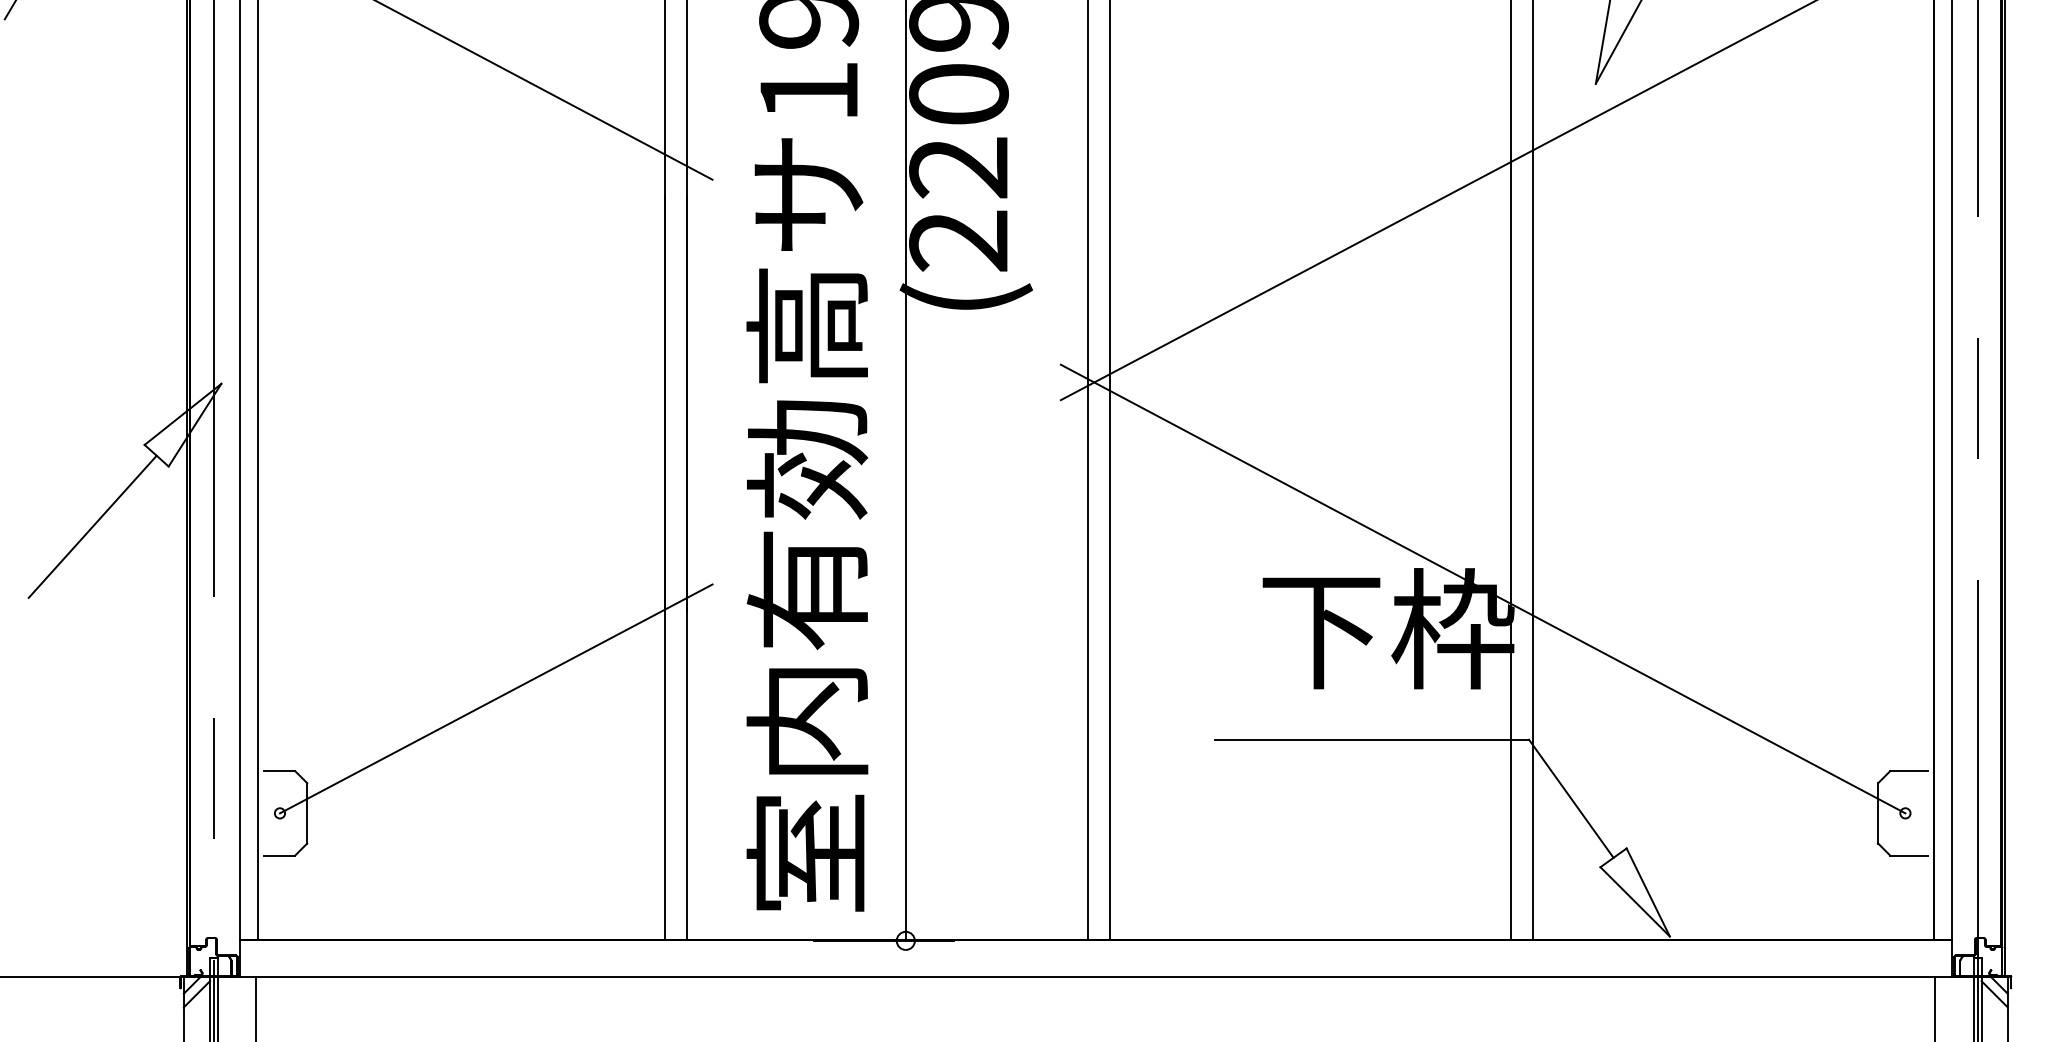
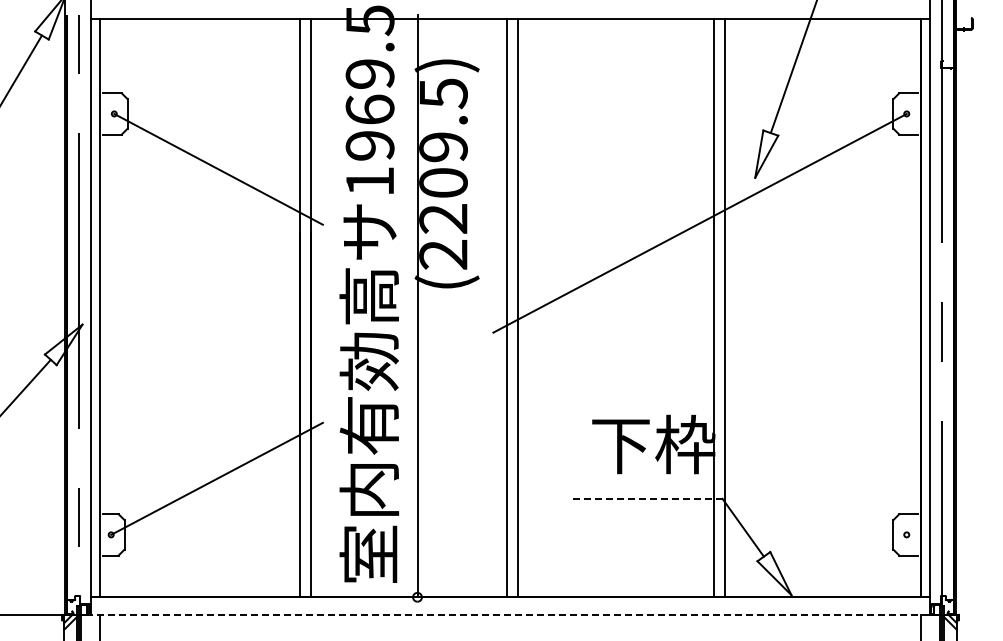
line: (1481, 587) -> (699, 424), removed
line: (1371, 739) -> (645, 498), solid -> dashed
line: (1097, 976) -> (511, 614), solid -> dashed

